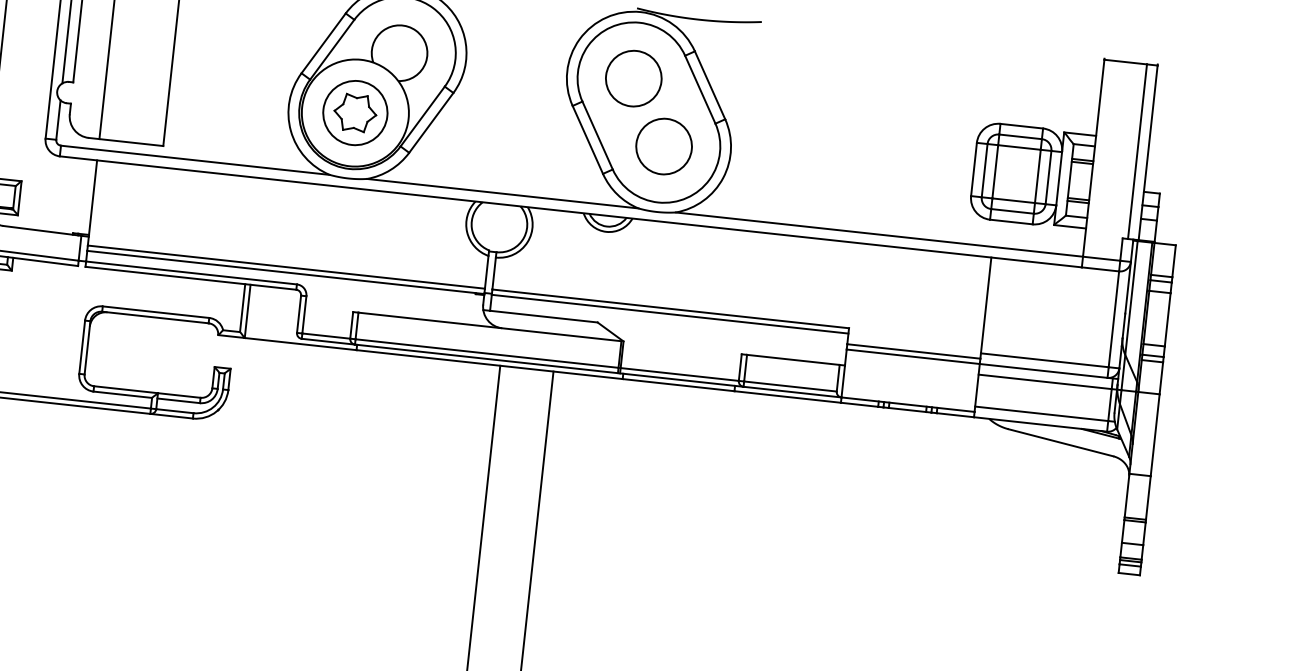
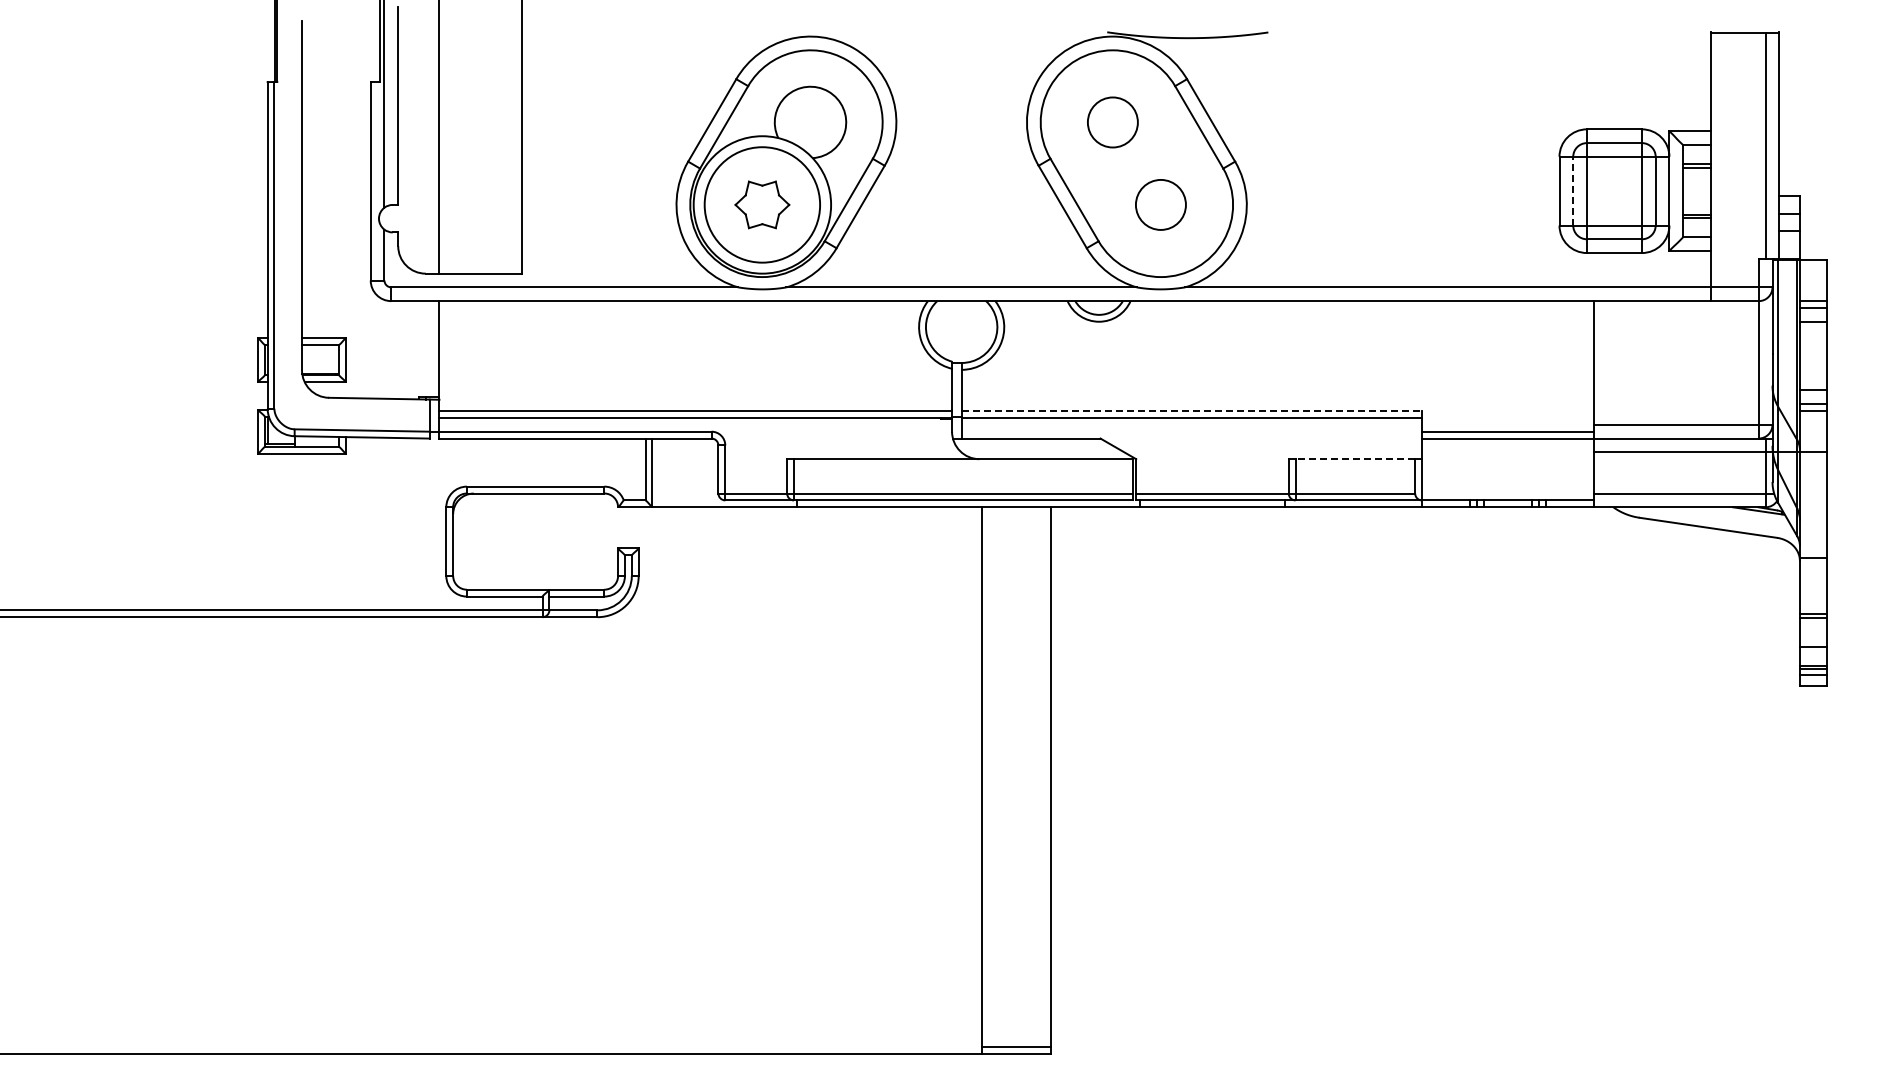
circle: (633, 78) -> (1112, 122), size x0.7
circle: (355, 112) -> (762, 204), size x1.4
circle: (663, 146) -> (1160, 204), size x0.7
line: (984, 170) -> (1573, 190), solid -> dashed
line: (671, 309) -> (1192, 411), solid -> dashed
line: (793, 360) -> (1355, 459), solid -> dashed

